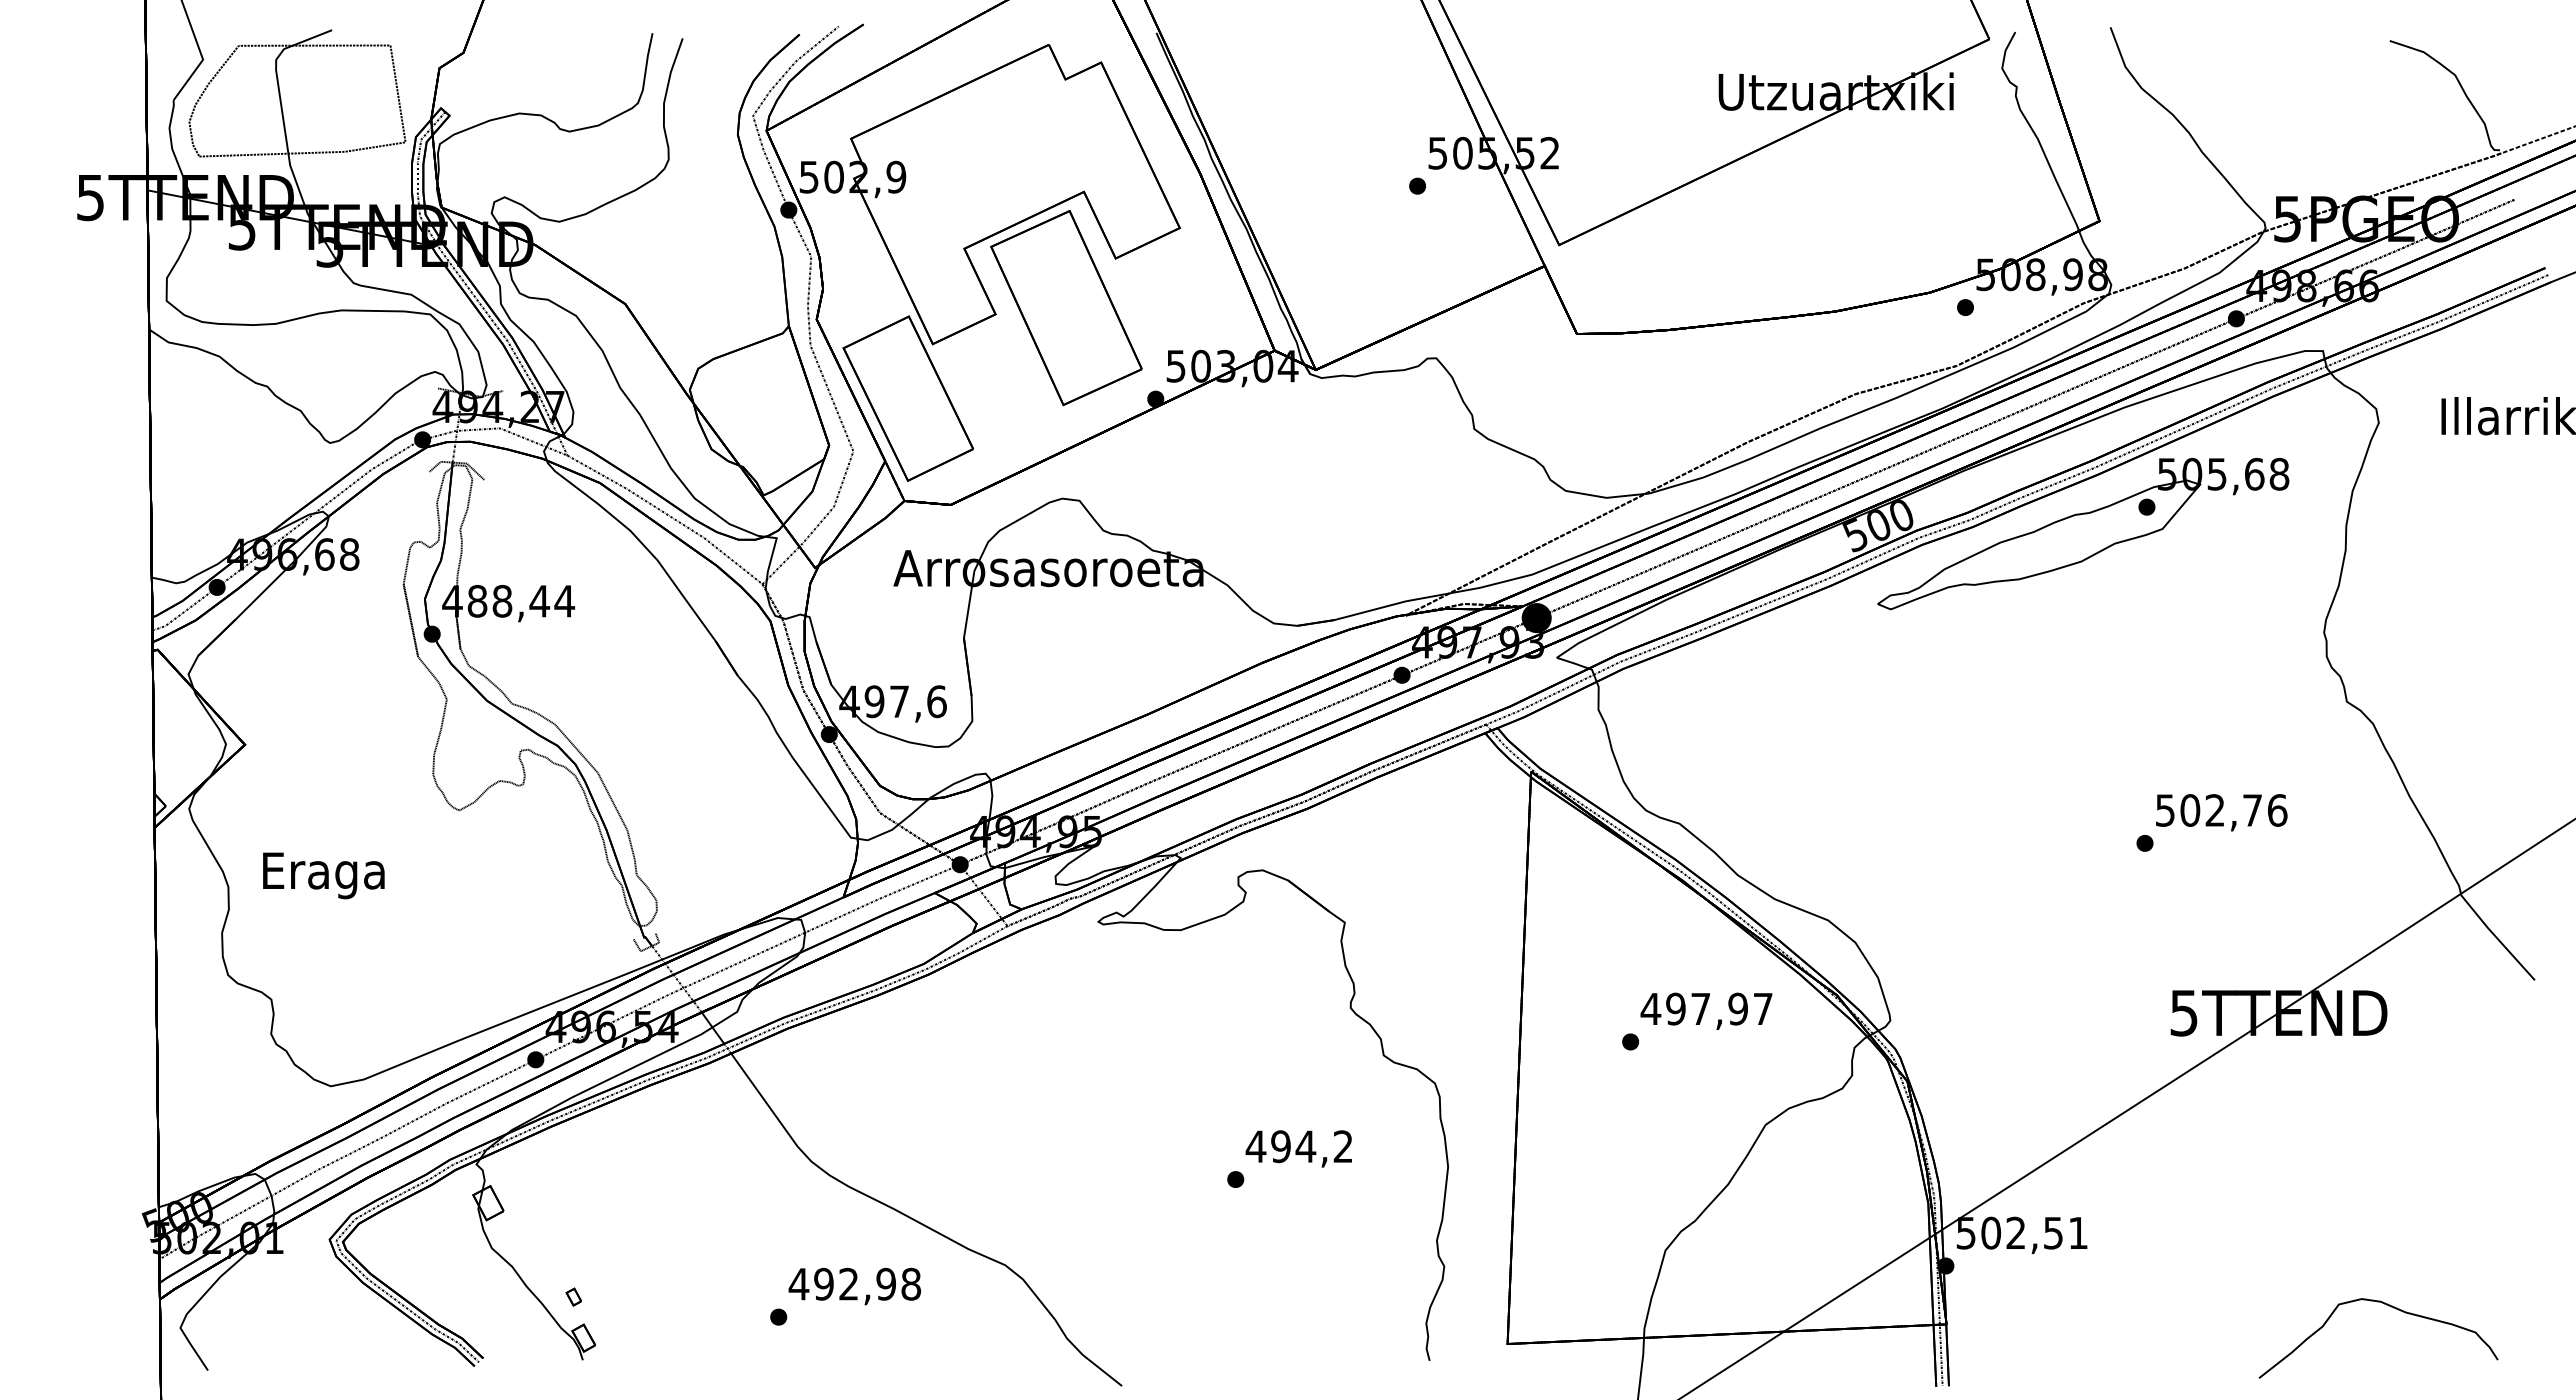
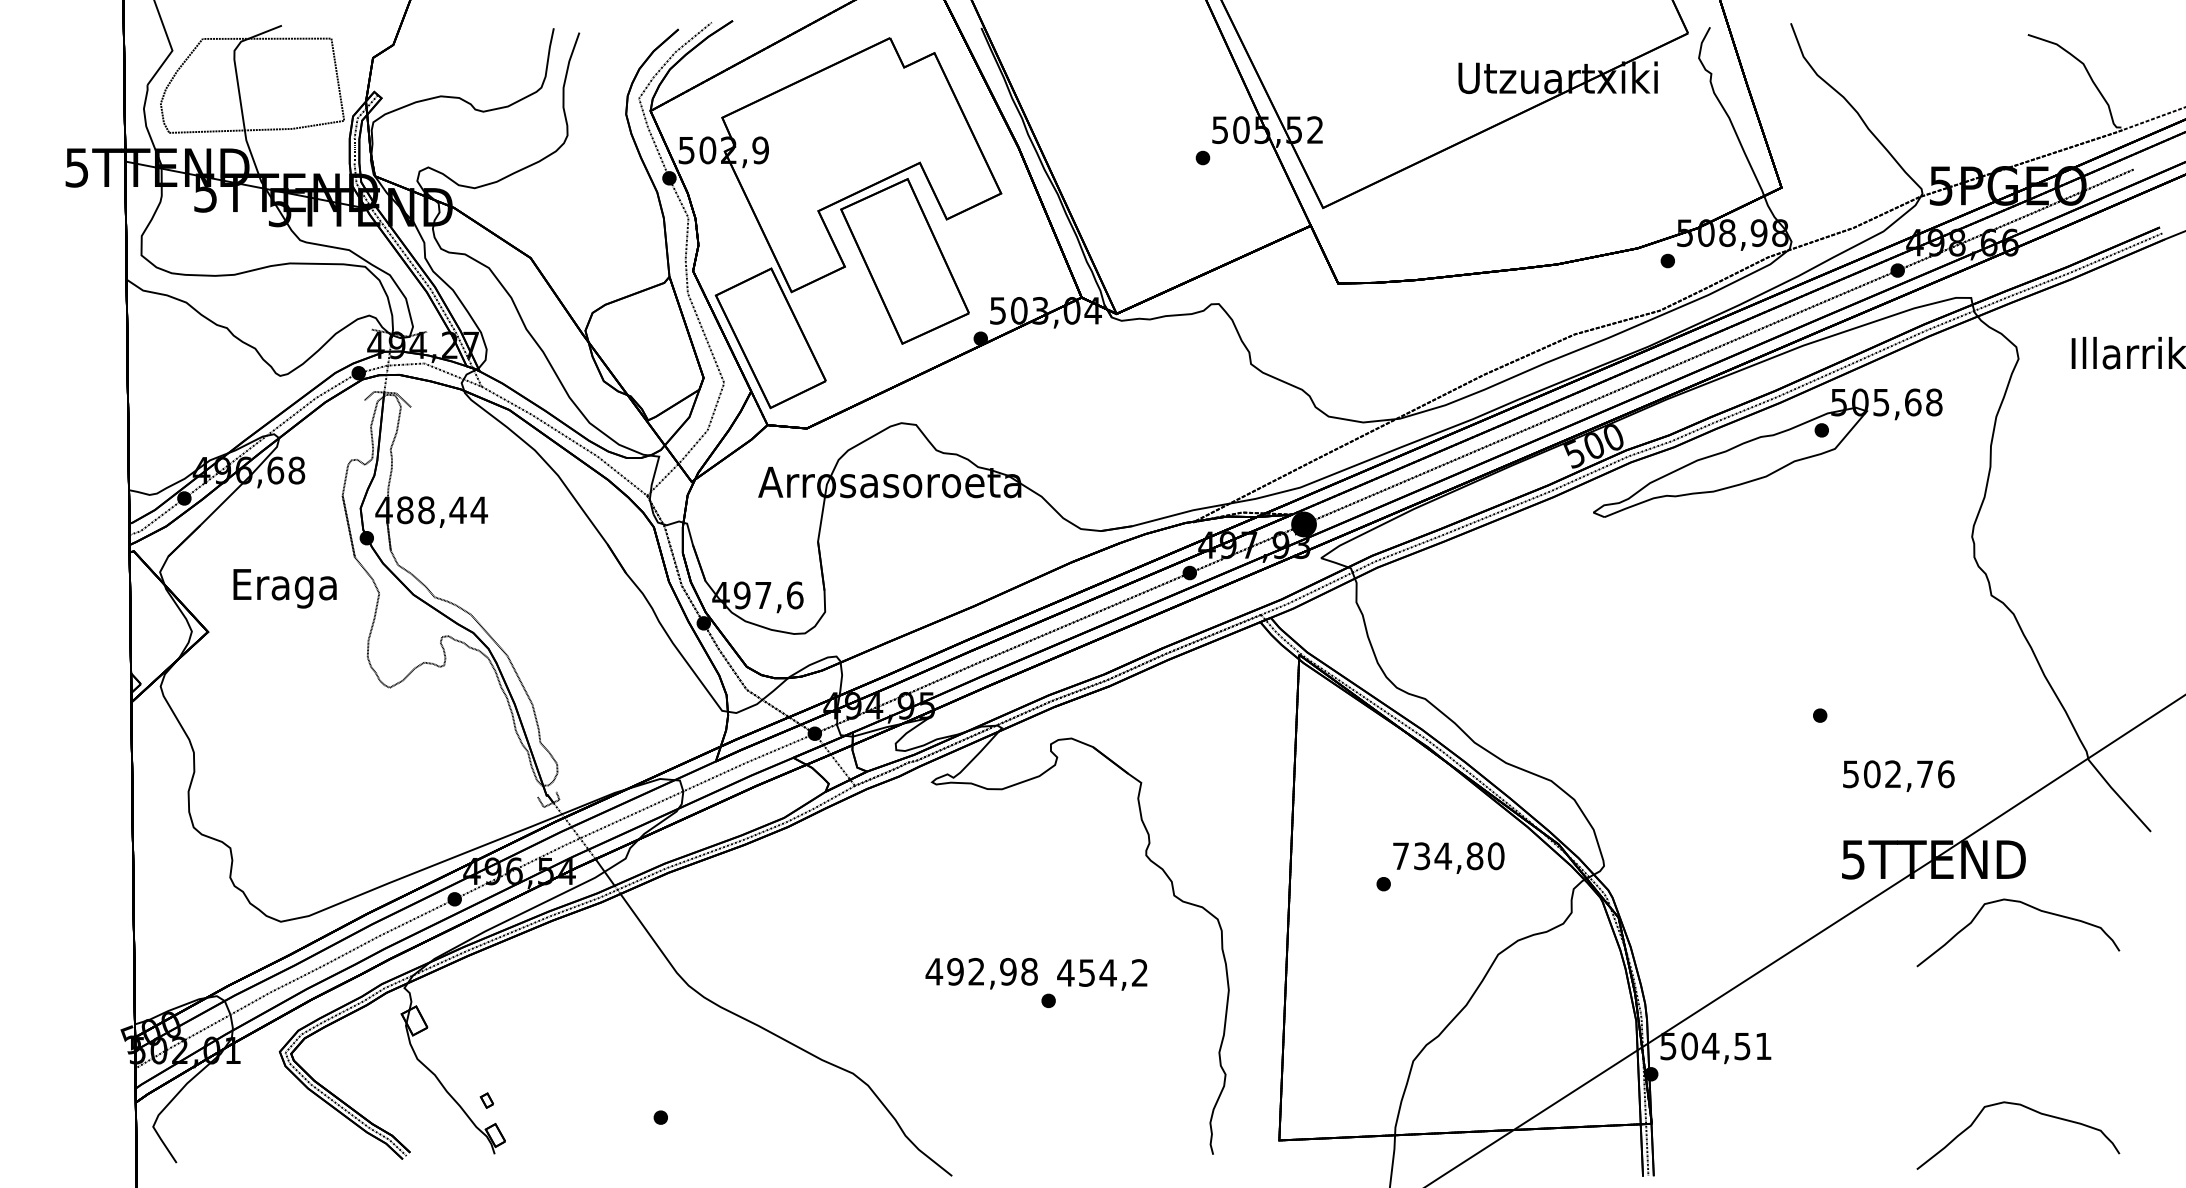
text: (2221, 812) -> (1898, 776), moved
text: (323, 875) -> (284, 588), moved
text: (1706, 1008) -> (1448, 855), 497,97 -> 734,80
curve: (2388, 1067) -> (2026, 905), added
text: (1280, 1146) -> (1086, 972), 494,2 -> 454,2
text: (2015, 1232) -> (1710, 1045), 502,51 -> 504,51
text: (854, 1286) -> (981, 973), moved

